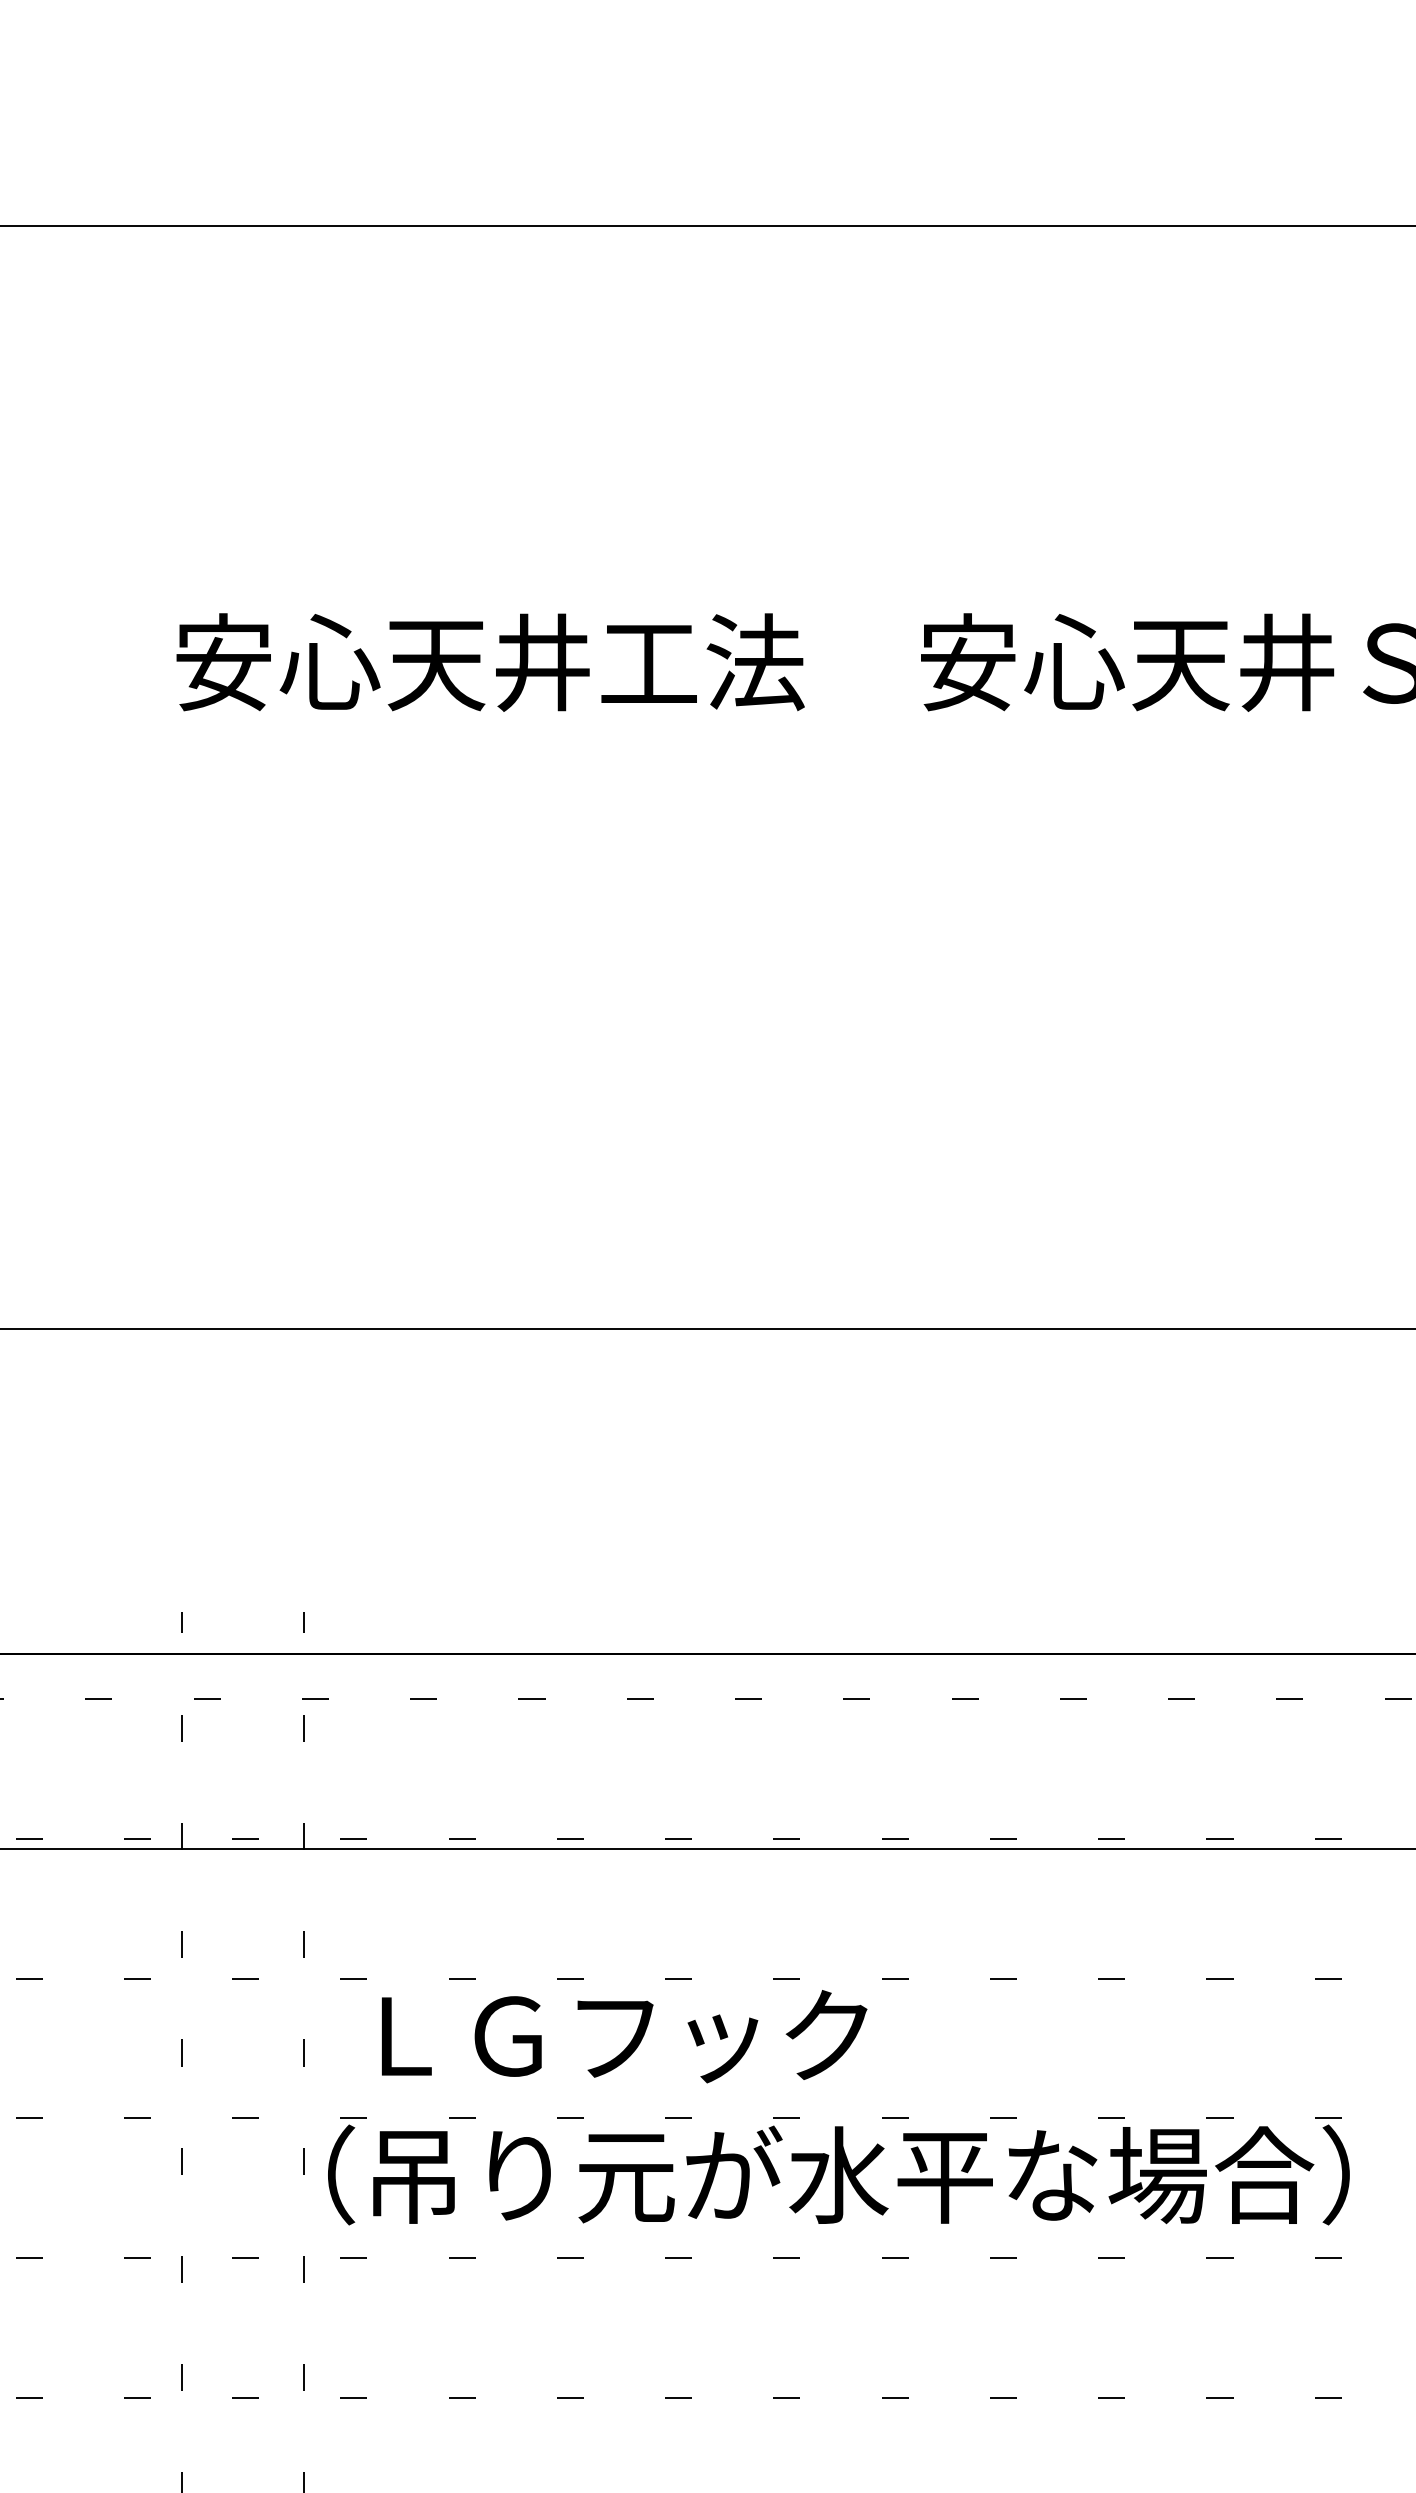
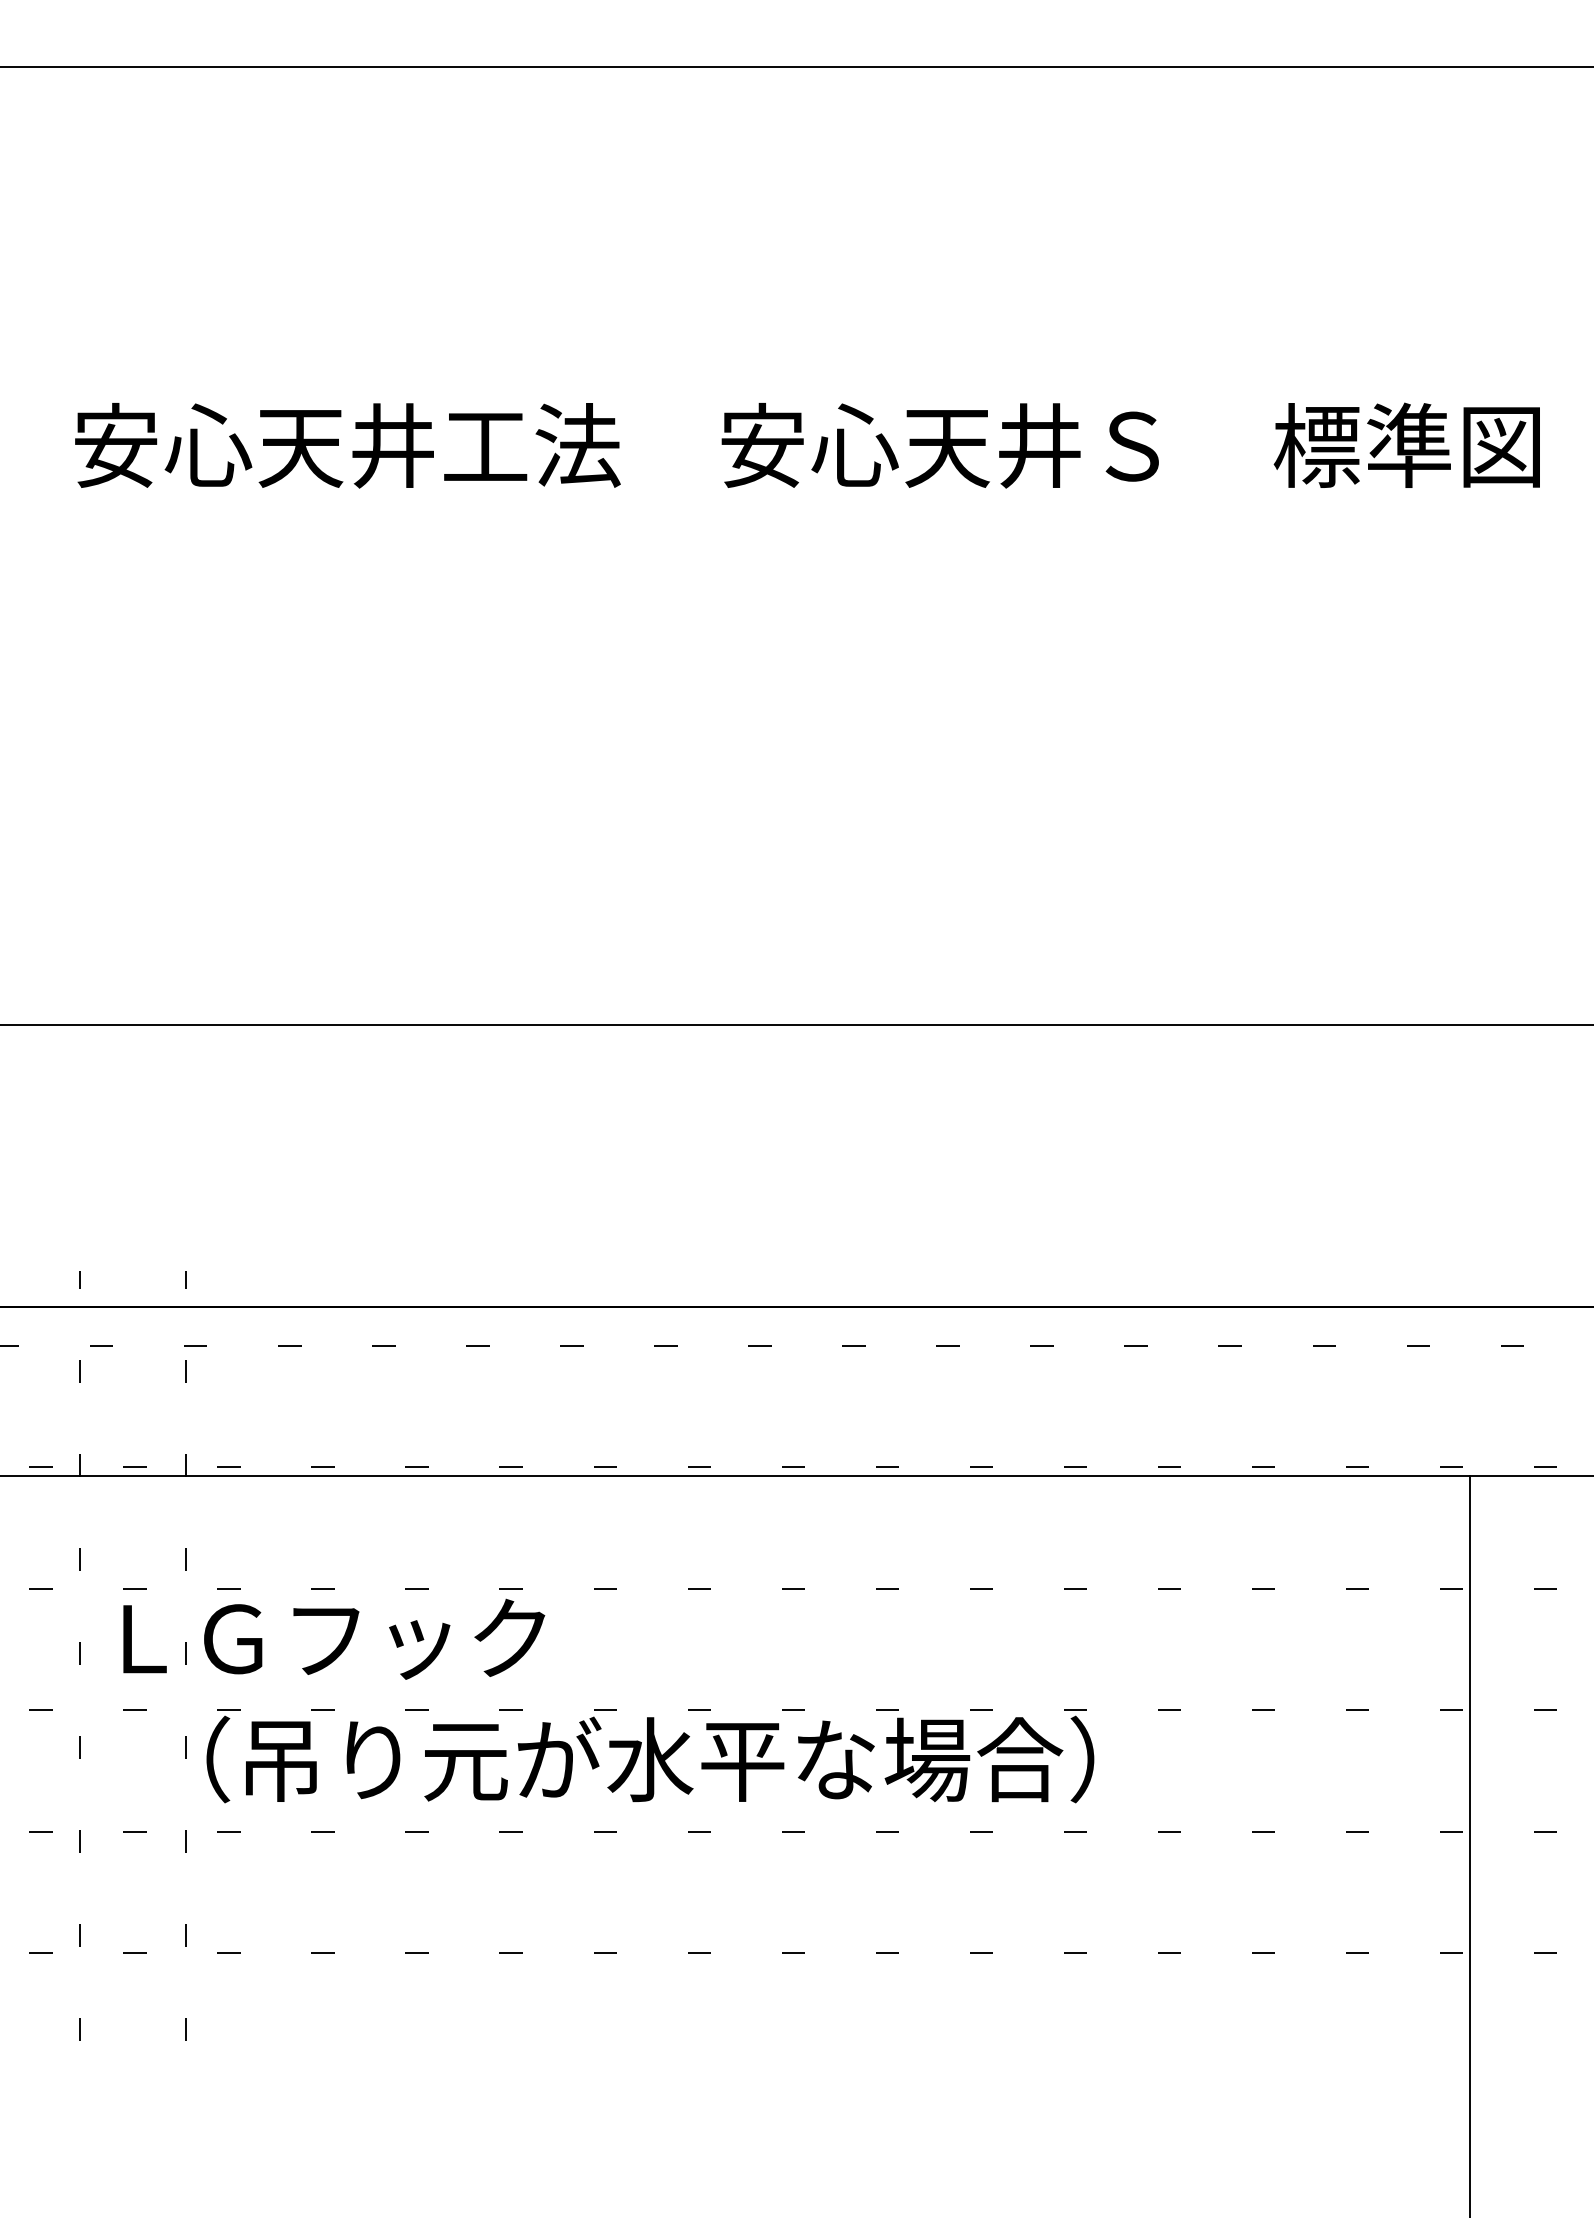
text: (624, 2035) -> (334, 1638), moved

